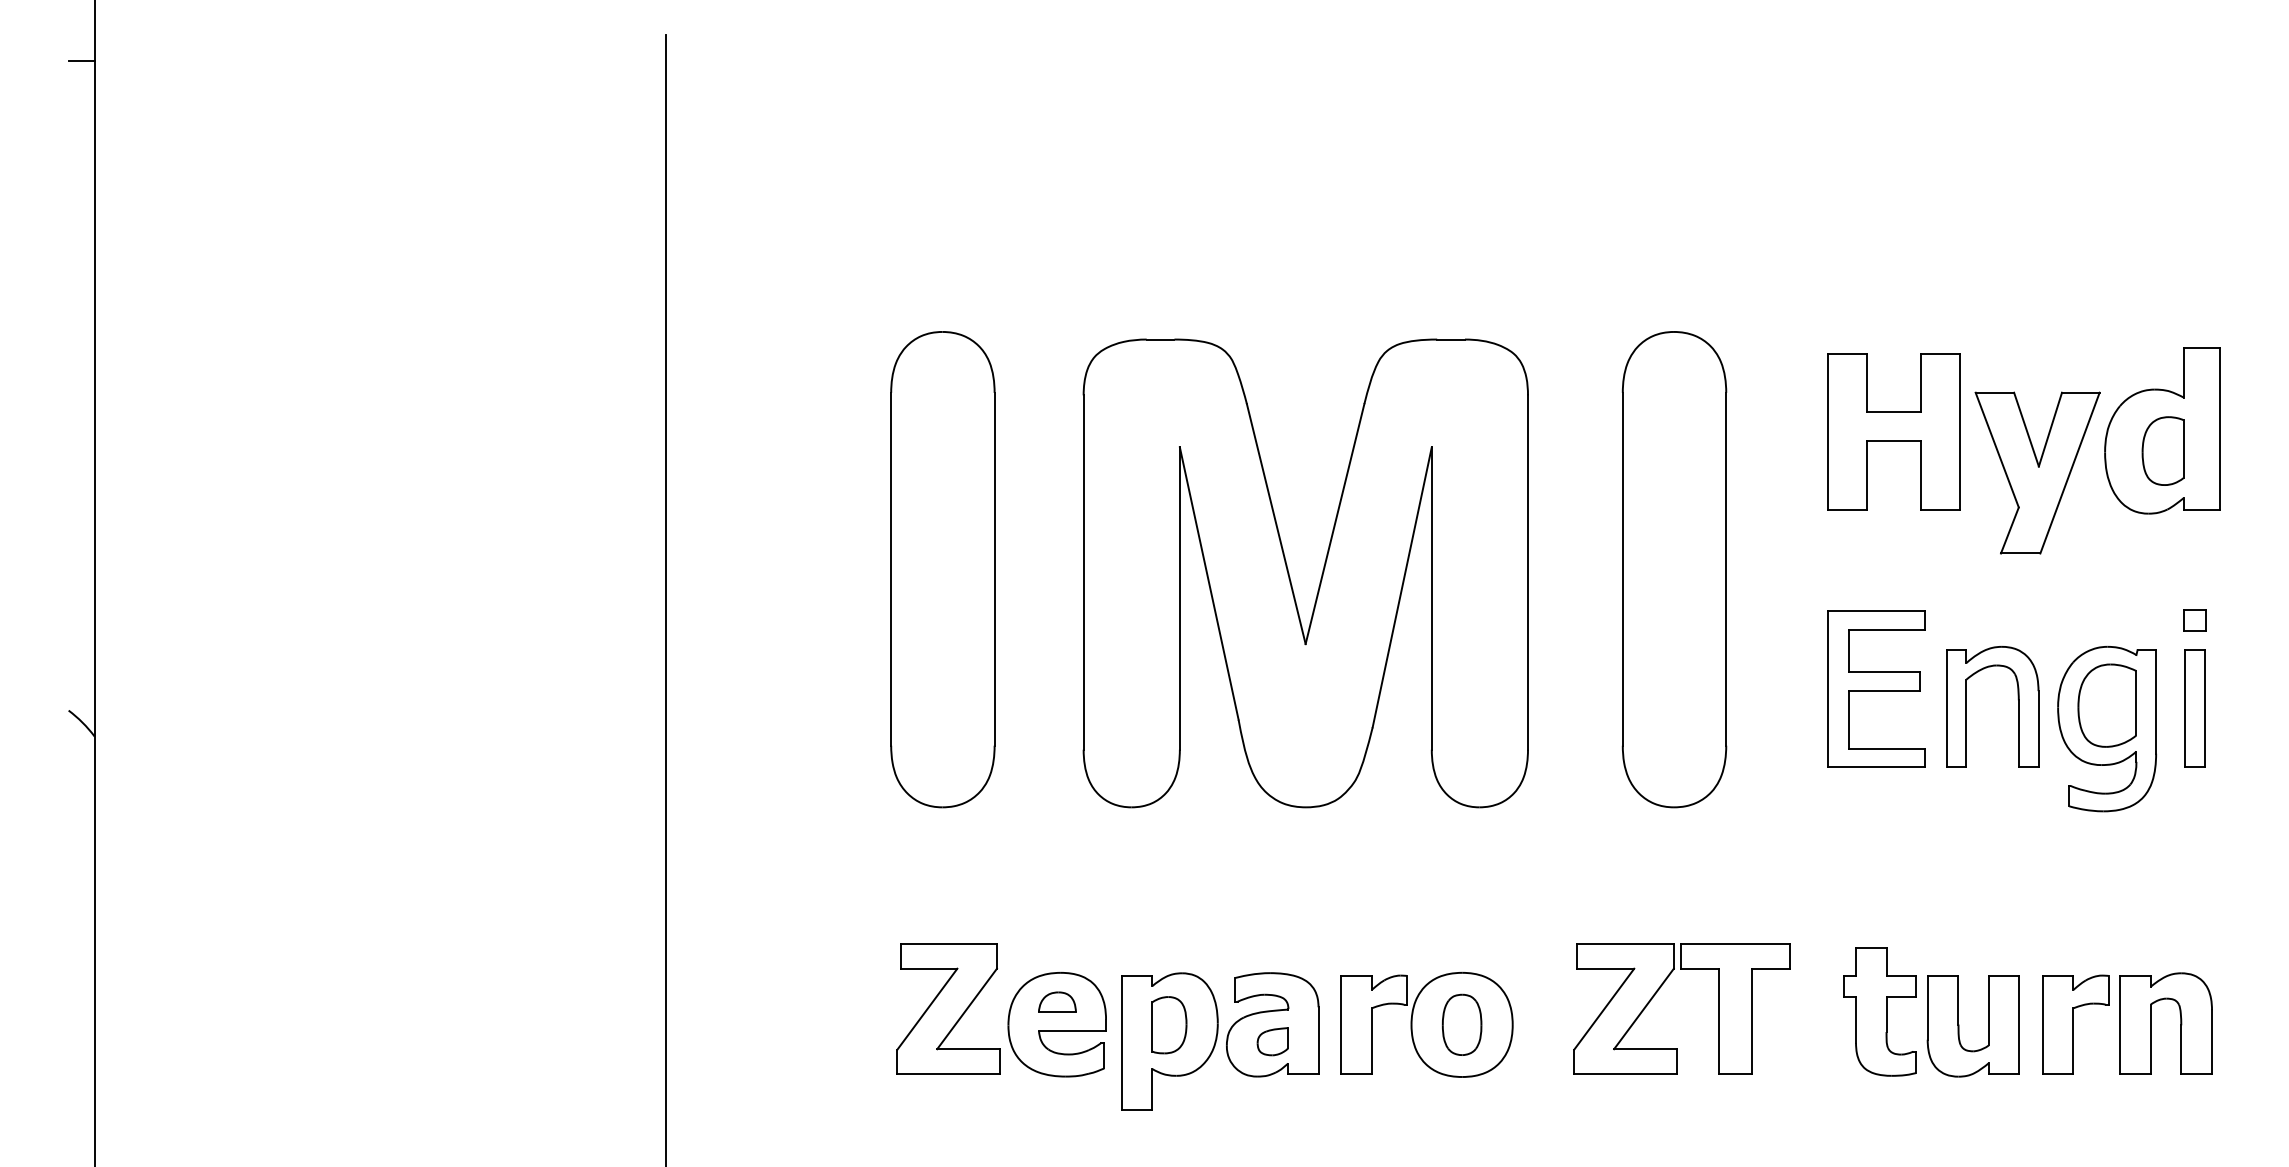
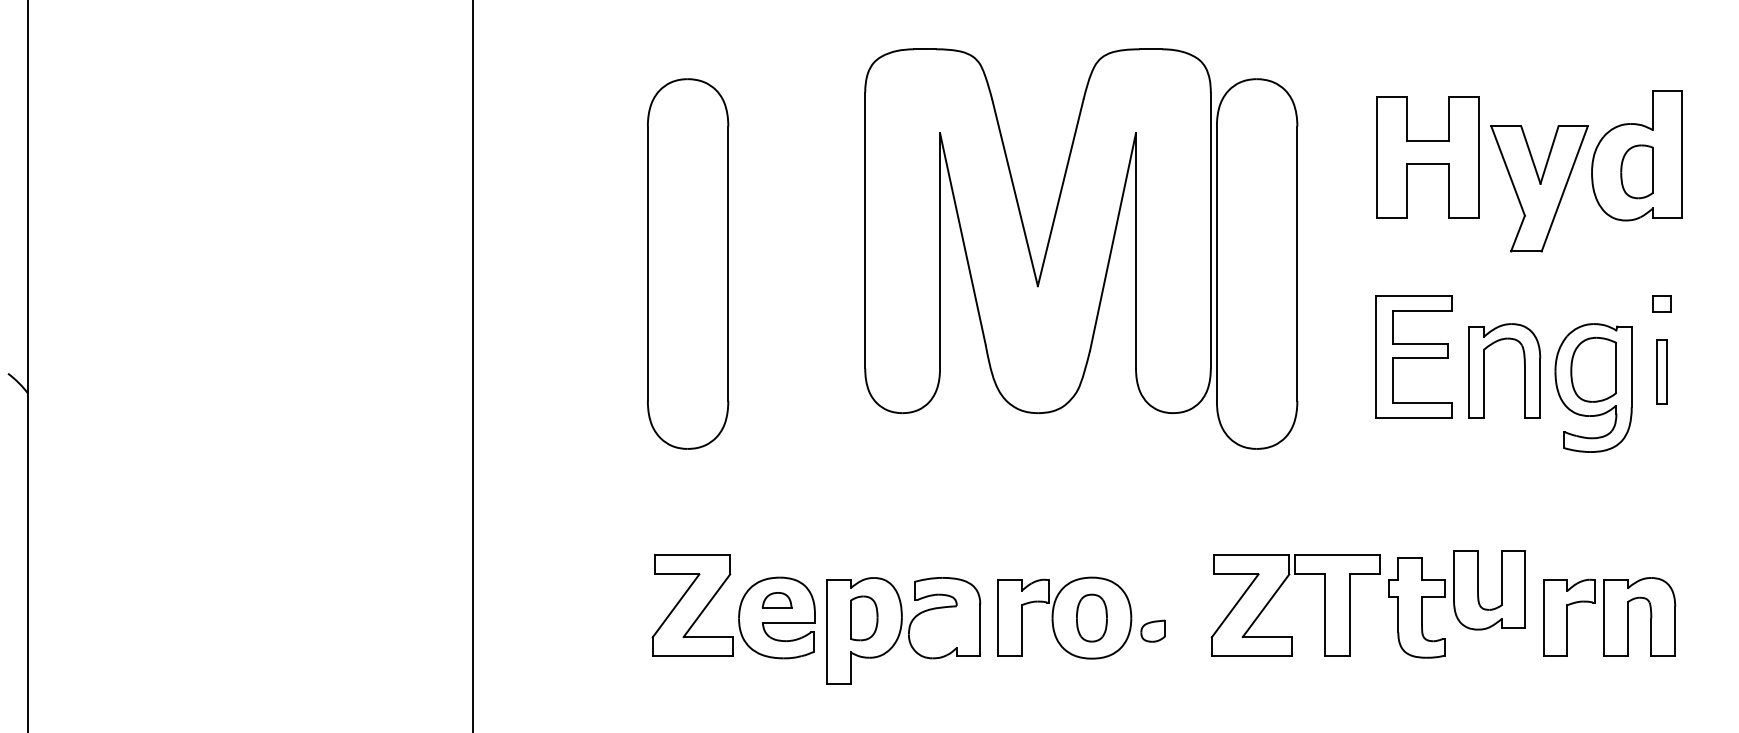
part: (1290, 577) -> (1026, 234), moved
part: (2194, 708) -> (1661, 372), size x0.7
part: (1658, 991) -> (1277, 592), moved
part: (1959, 1026) -> (1478, 590), moved
part: (1272, 1041) -> (1152, 631), moved

